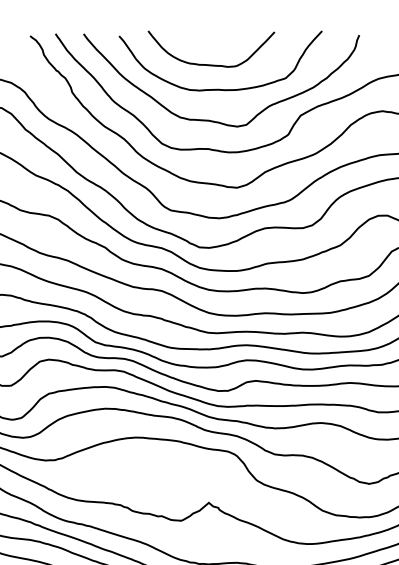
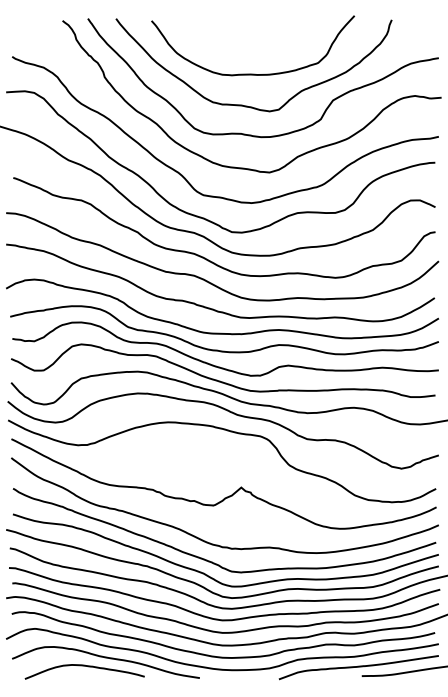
curve: (206, 63) -> (238, 48), removed

